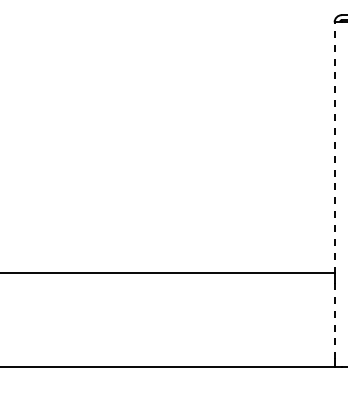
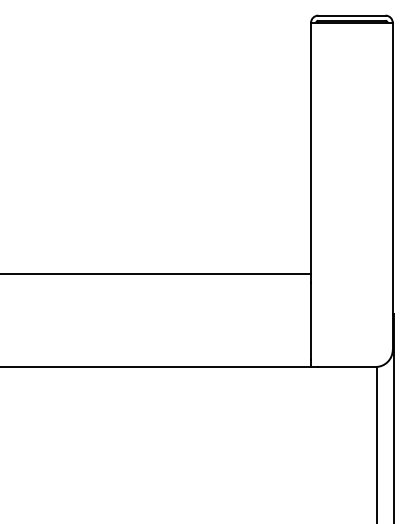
line: (335, 148) -> (311, 148), dashed -> solid
line: (335, 321) -> (311, 321), dashed -> solid

